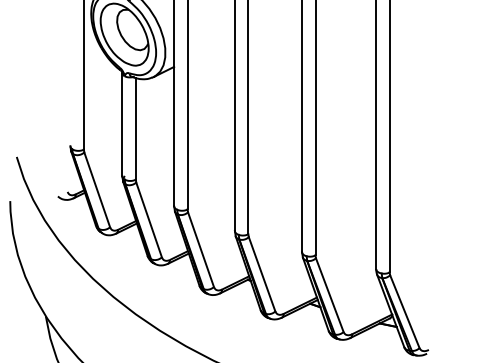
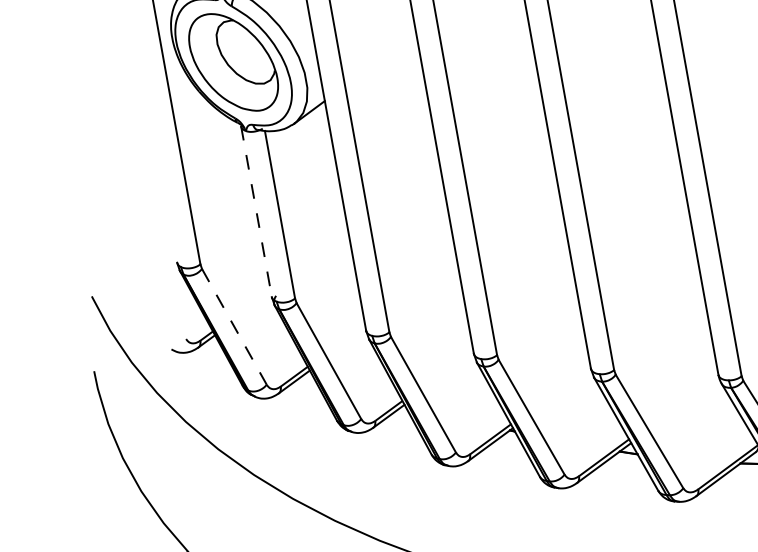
line: (122, 124) -> (256, 211), solid -> dashed
line: (97, 189) -> (234, 326), solid -> dashed

